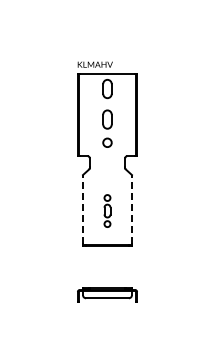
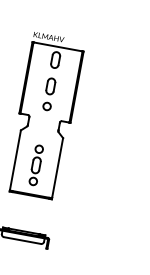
line: (83, 209) -> (15, 160), dashed -> solid
line: (131, 209) -> (57, 167), dashed -> solid
part: (107, 210) -> (36, 164), size x1.43

